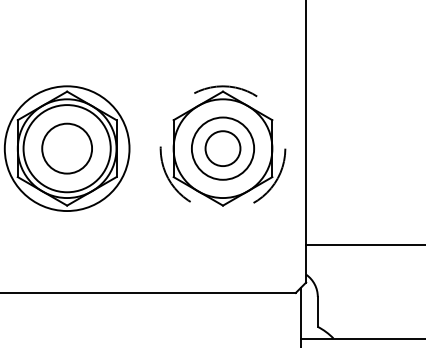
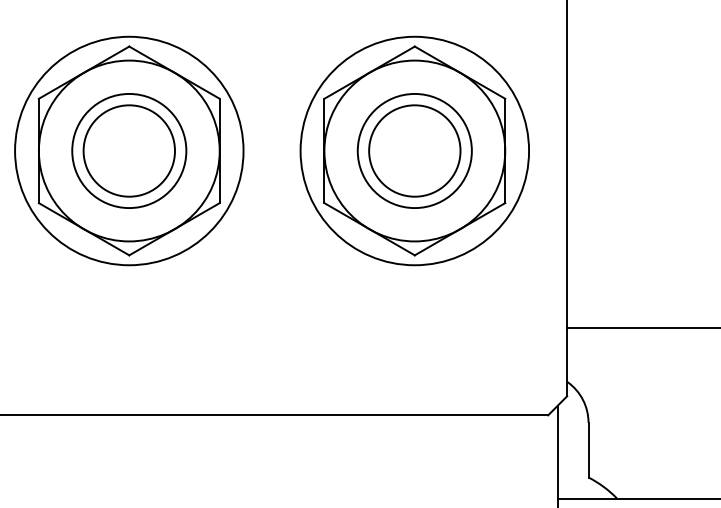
circle: (67, 148) -> (129, 150), size x0.71
circle: (222, 148) -> (413, 150), dashed -> solid
circle: (222, 148) -> (413, 150), size x1.43

